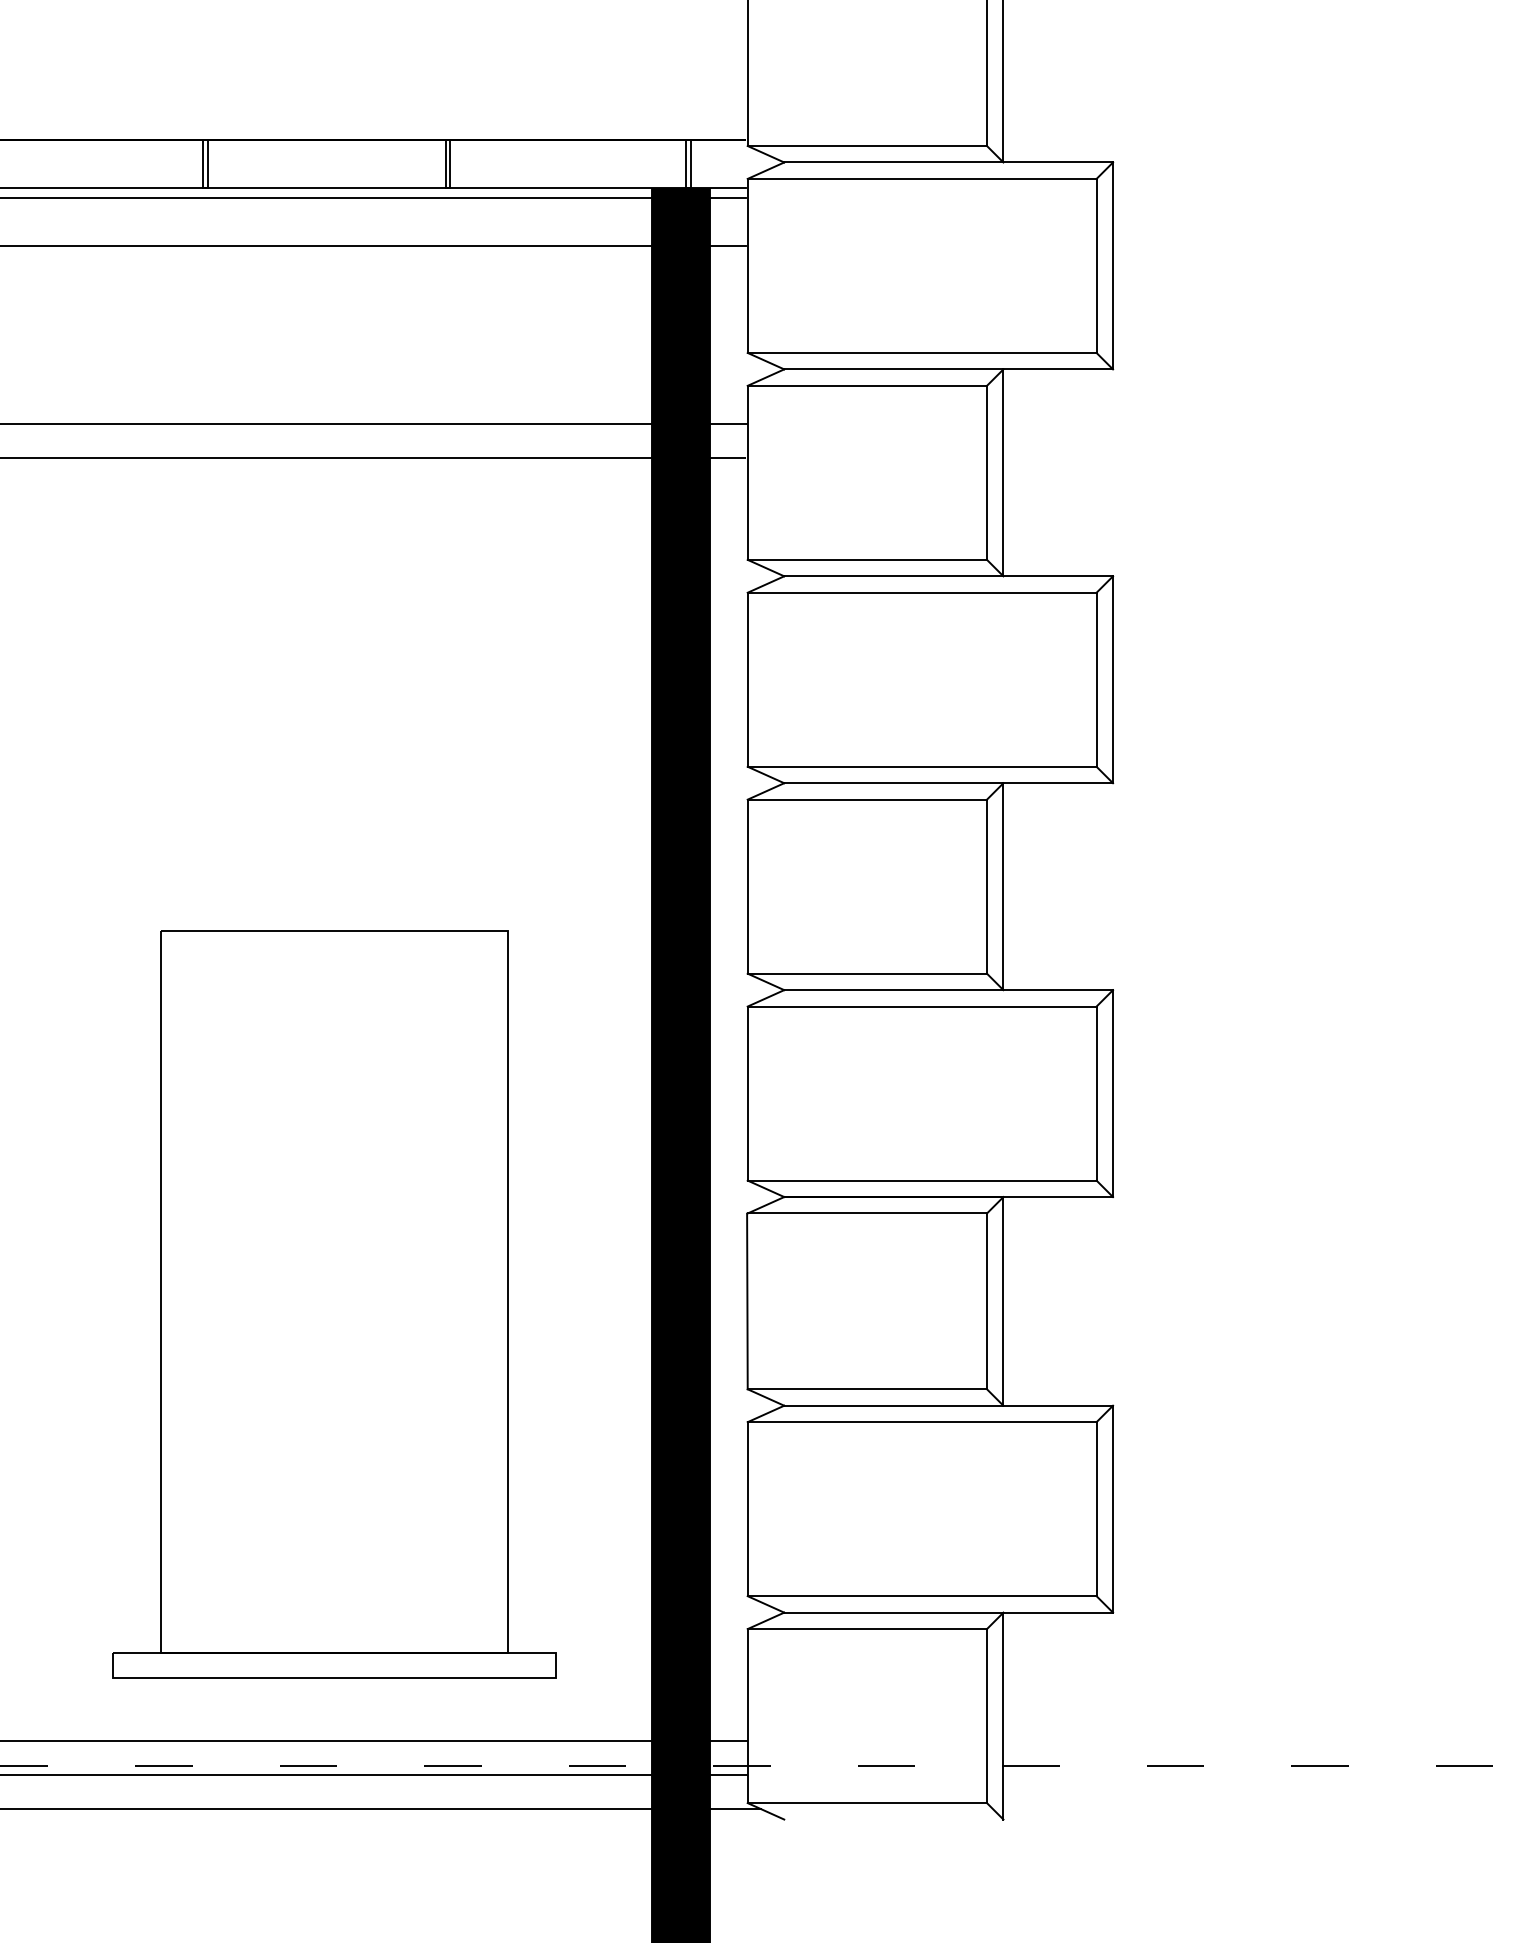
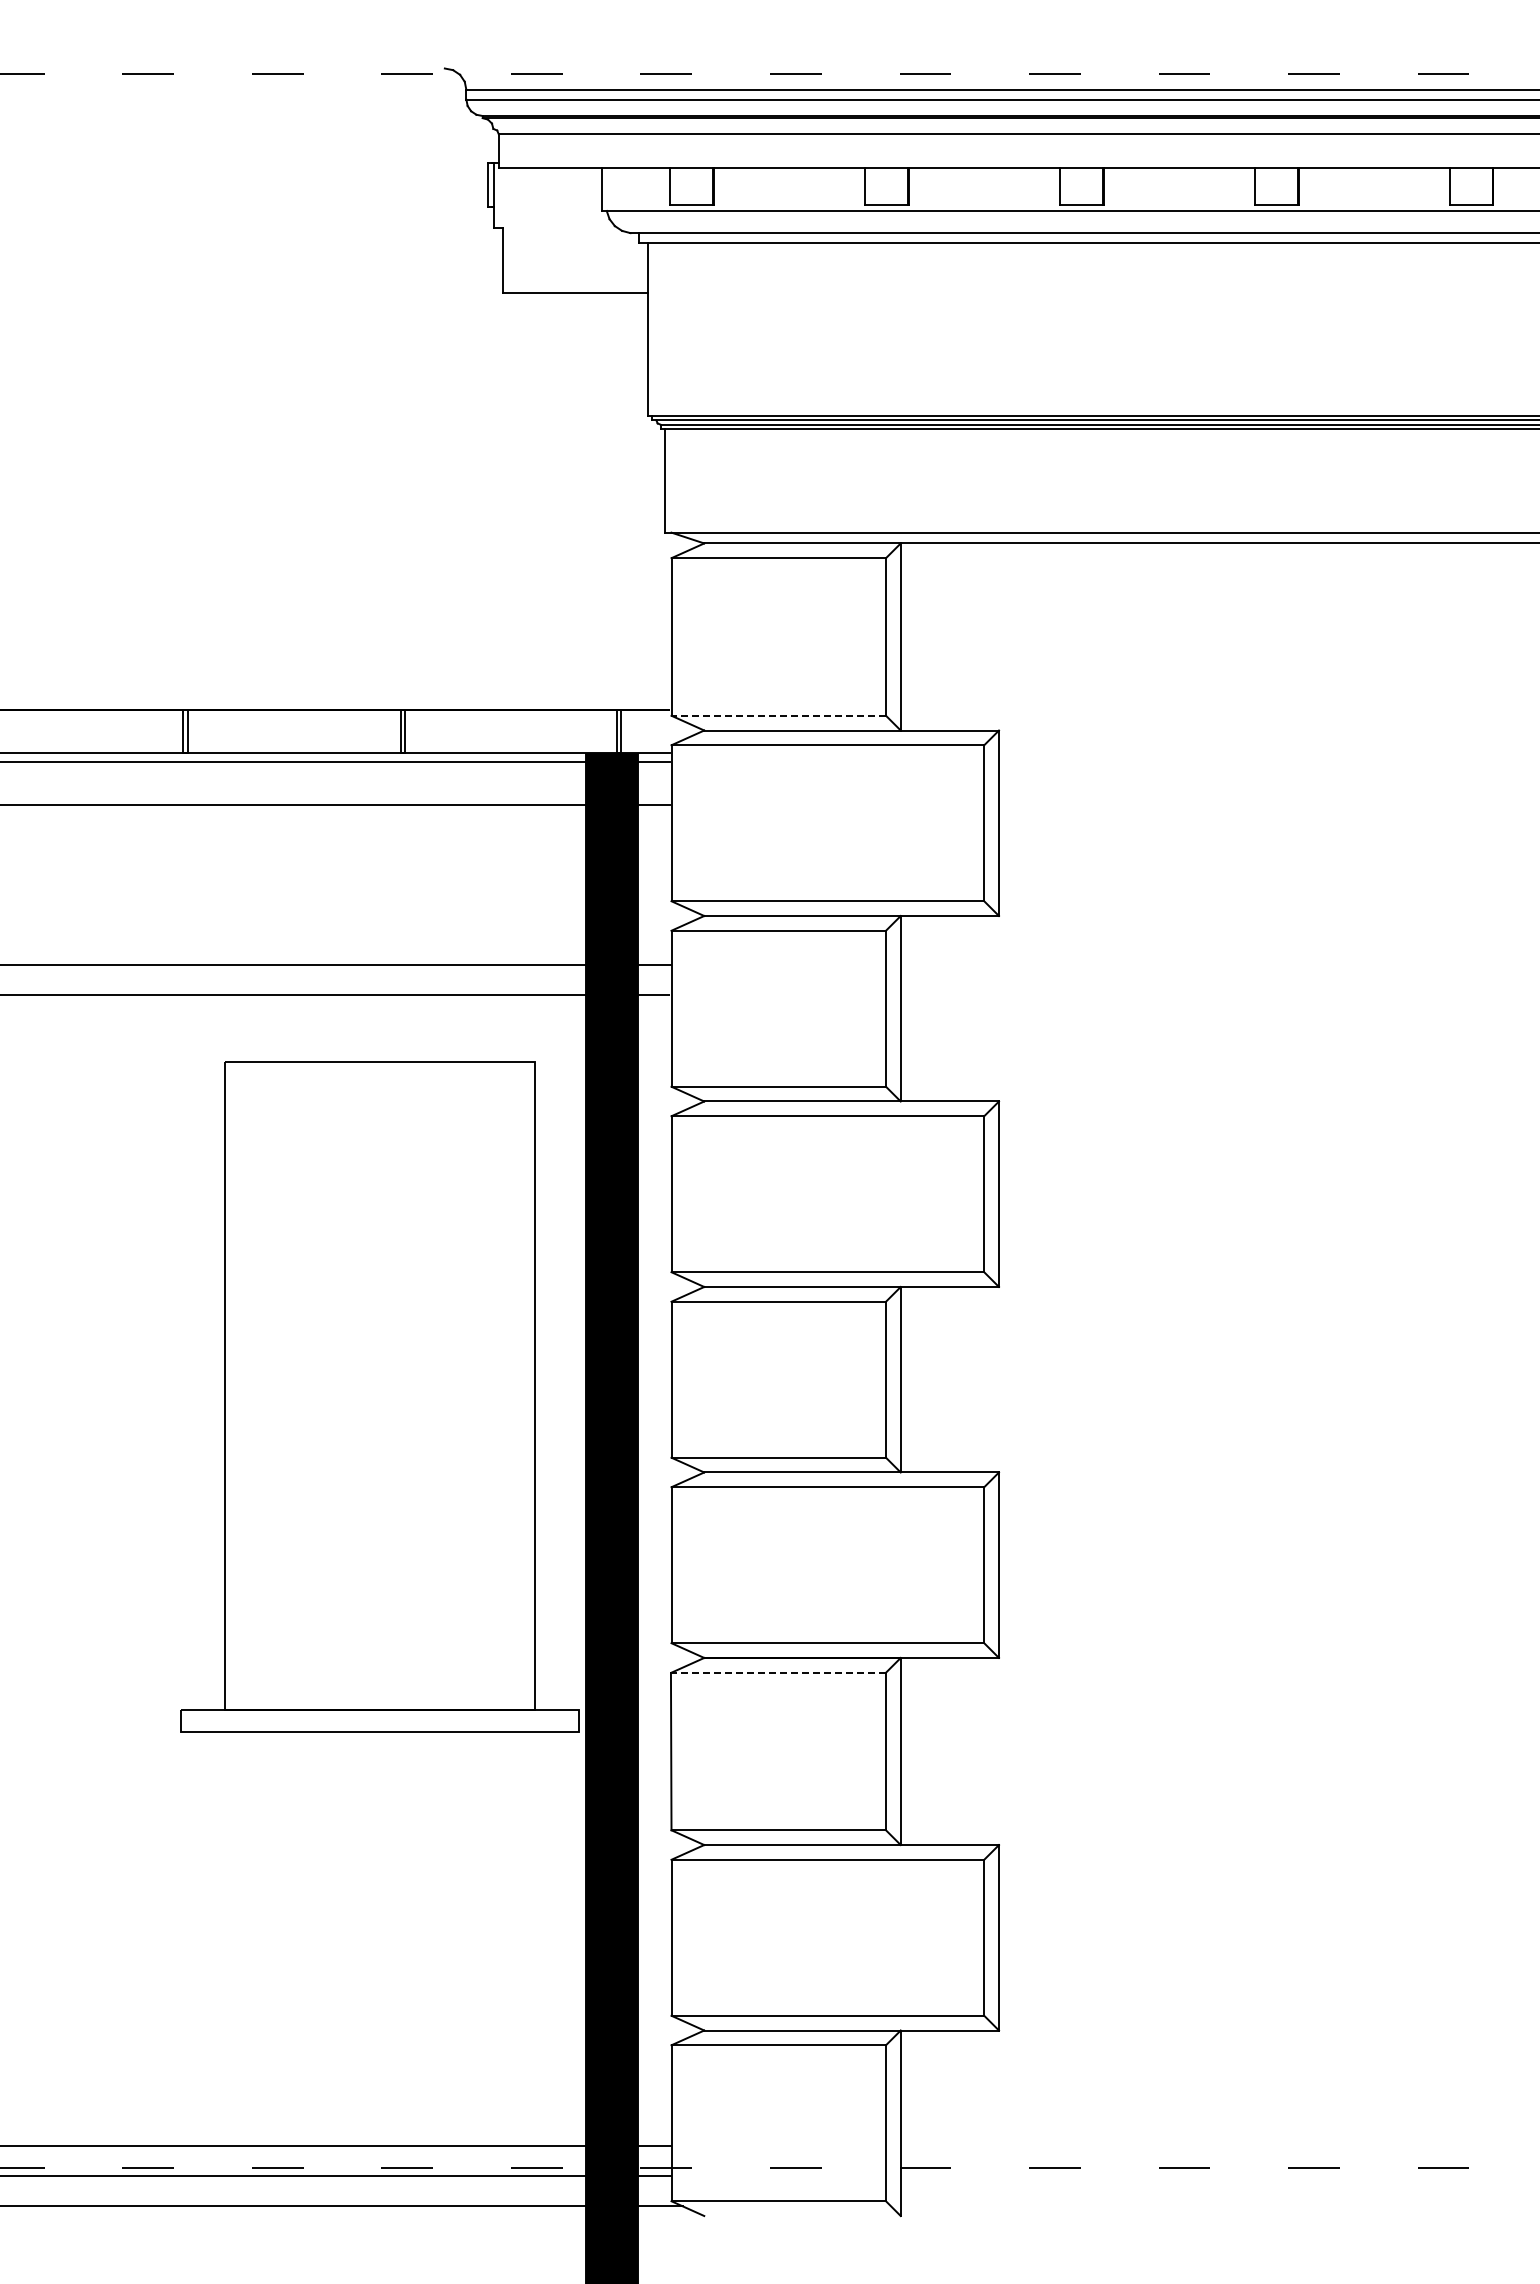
line: (867, 145) -> (778, 715), solid -> dashed
line: (867, 1213) -> (778, 1672), solid -> dashed
part: (333, 1303) -> (379, 1396), moved

